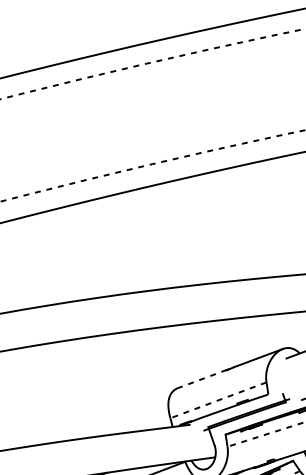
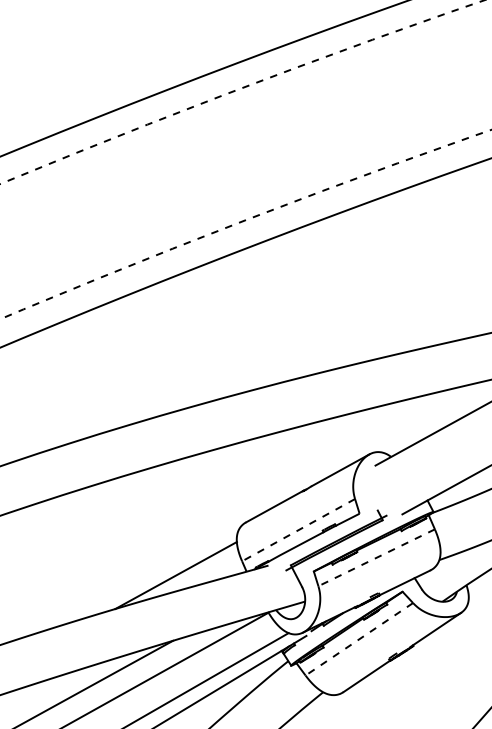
line: (202, 378) -> (274, 506), dashed -> solid
line: (116, 421) -> (175, 575), added

